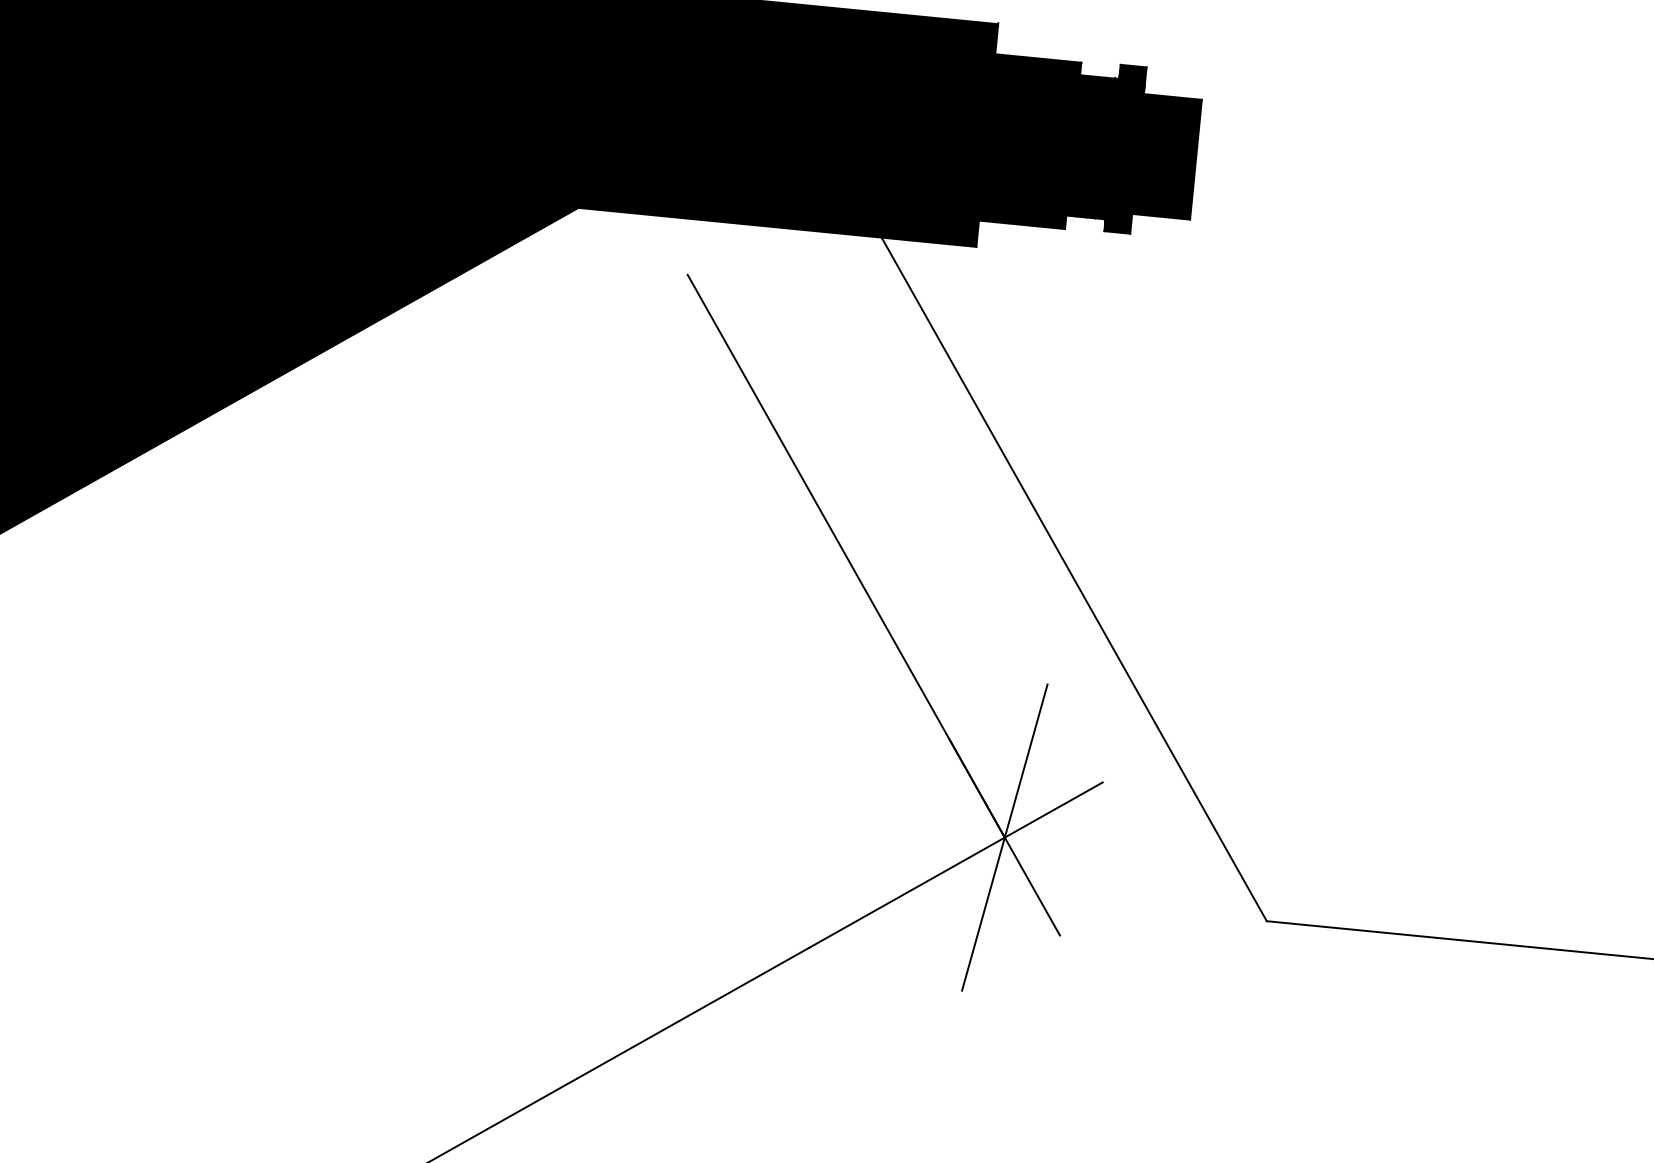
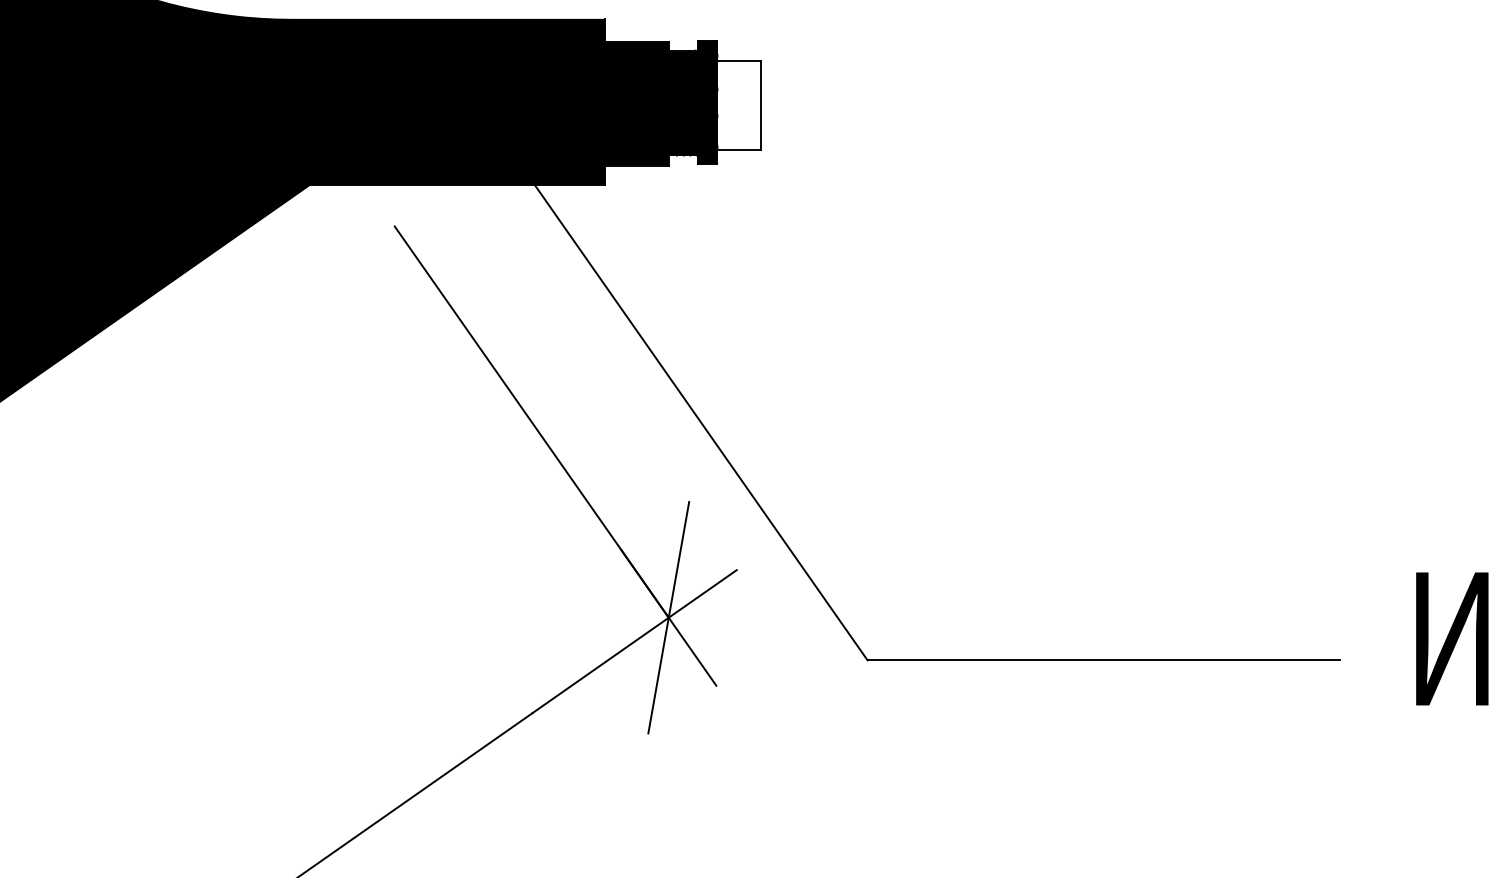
fill: (1166, 156) -> (738, 104), removed

